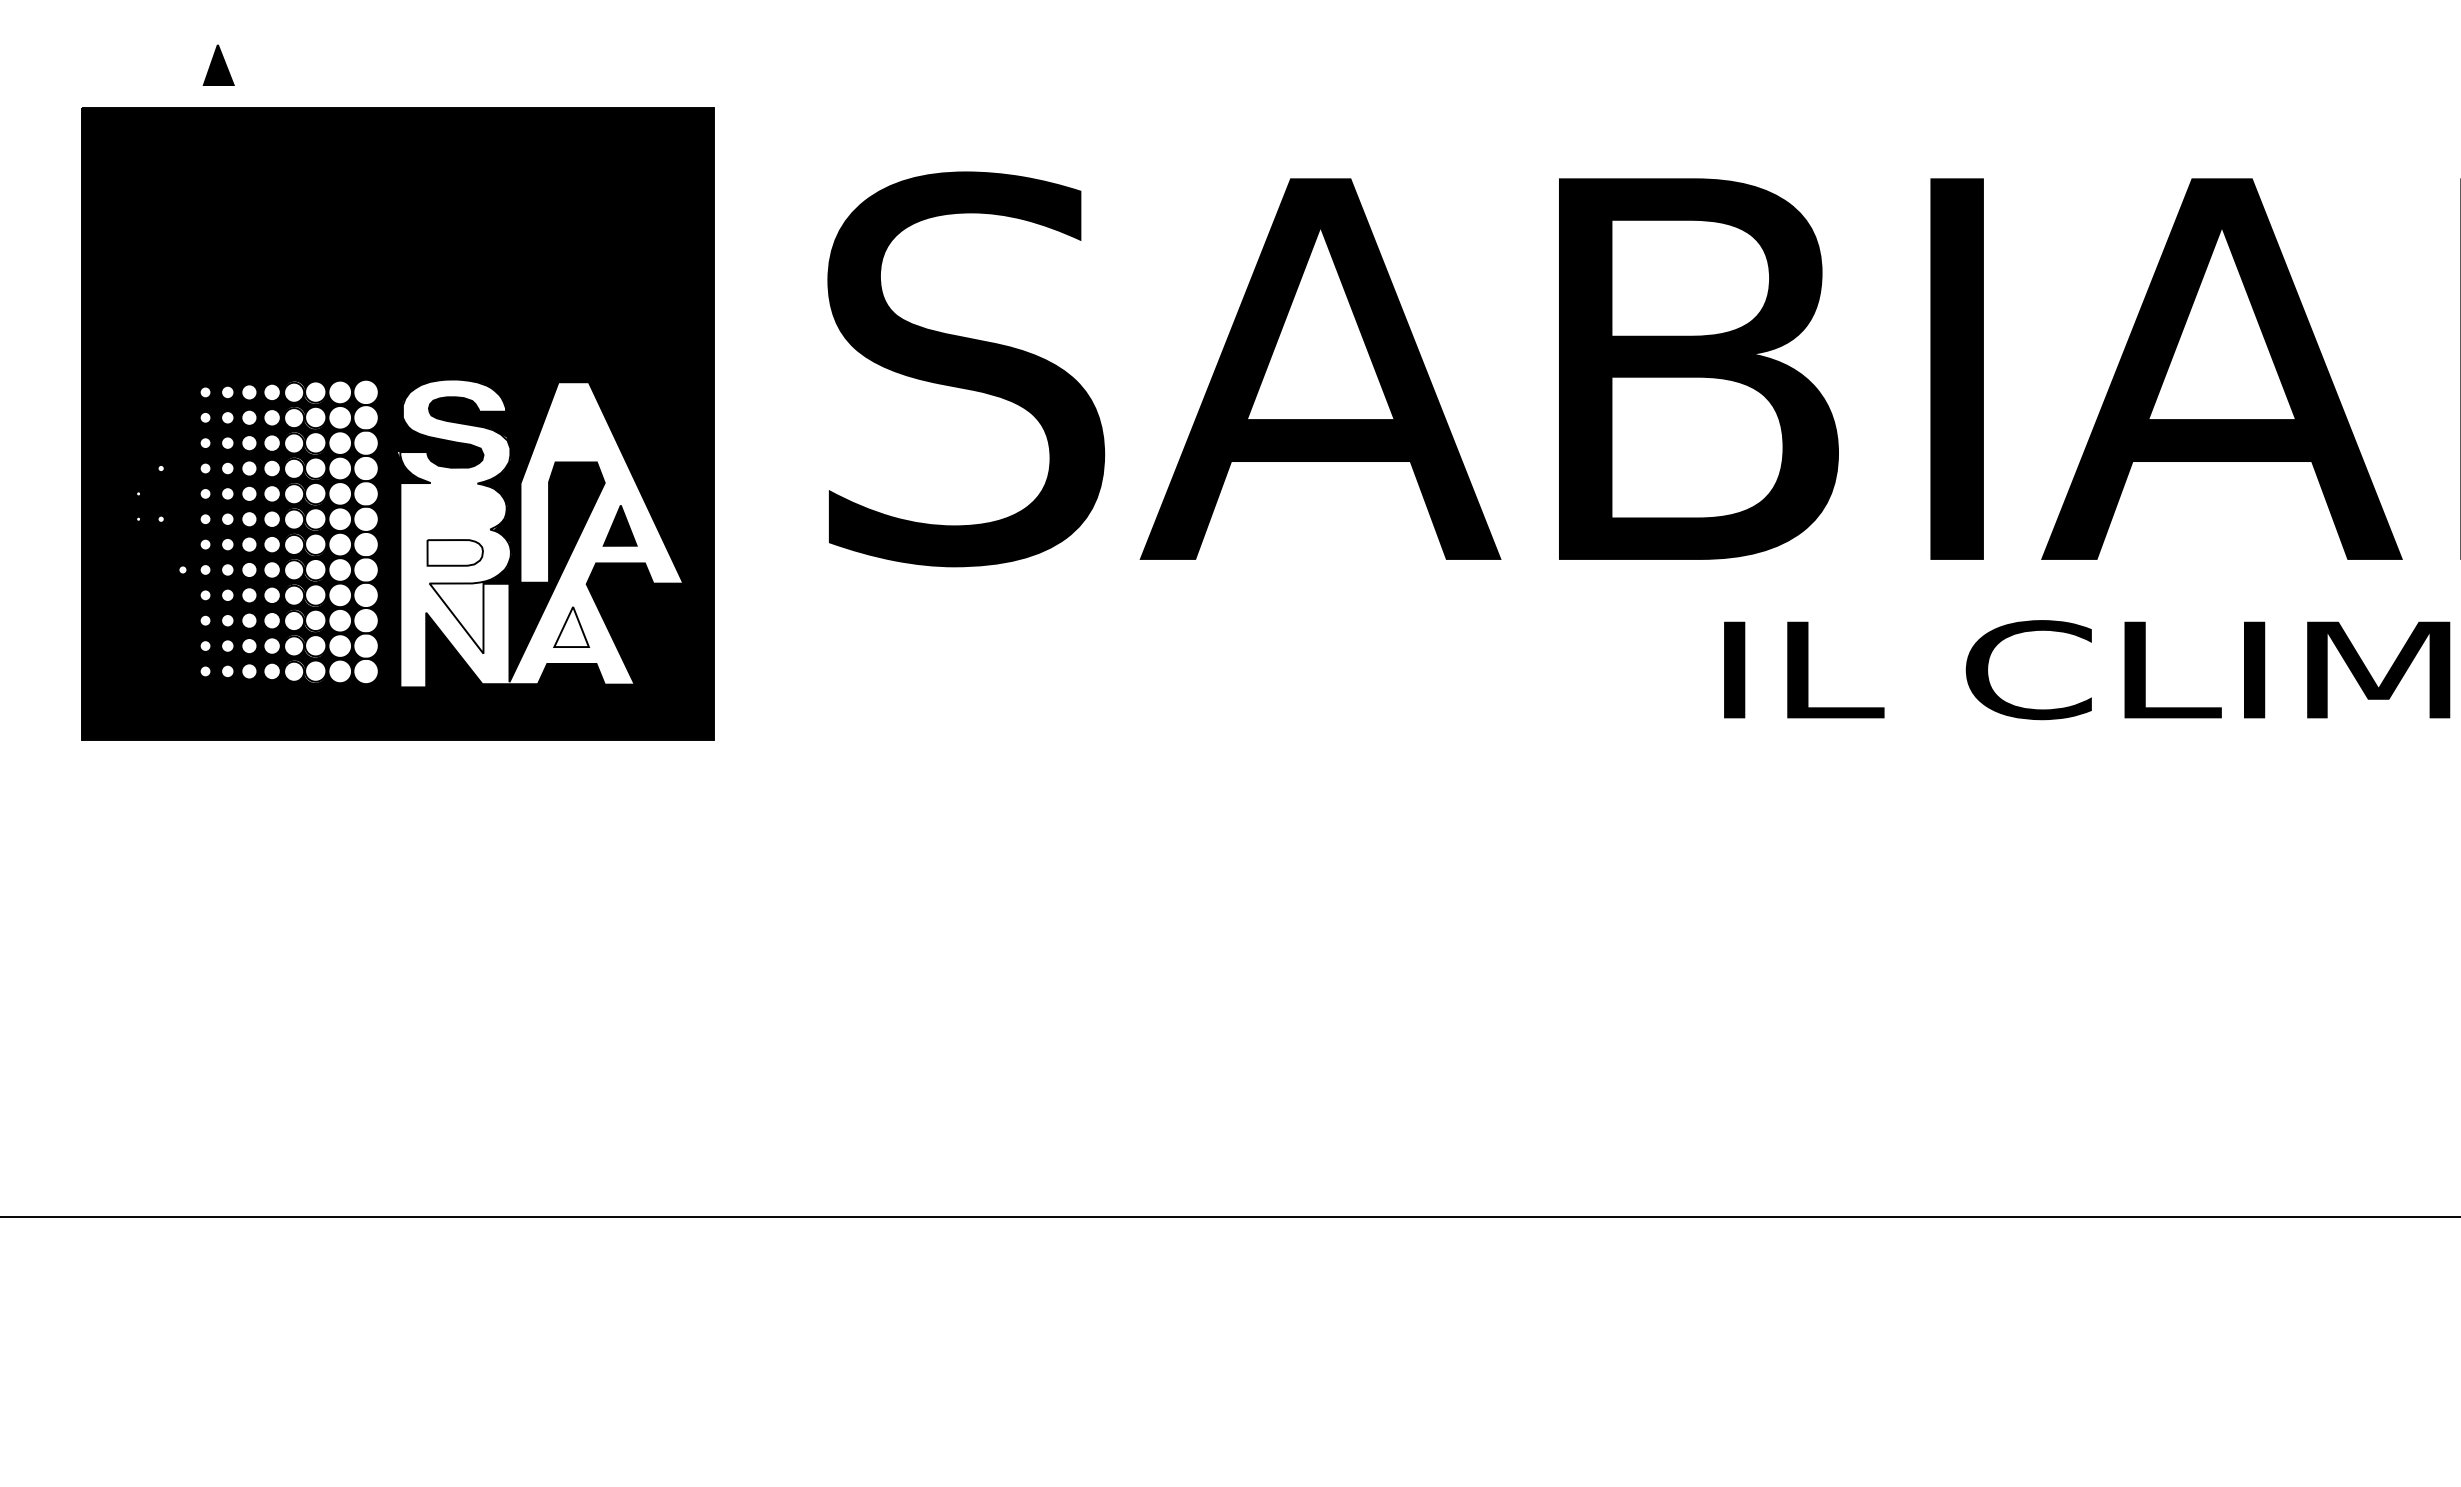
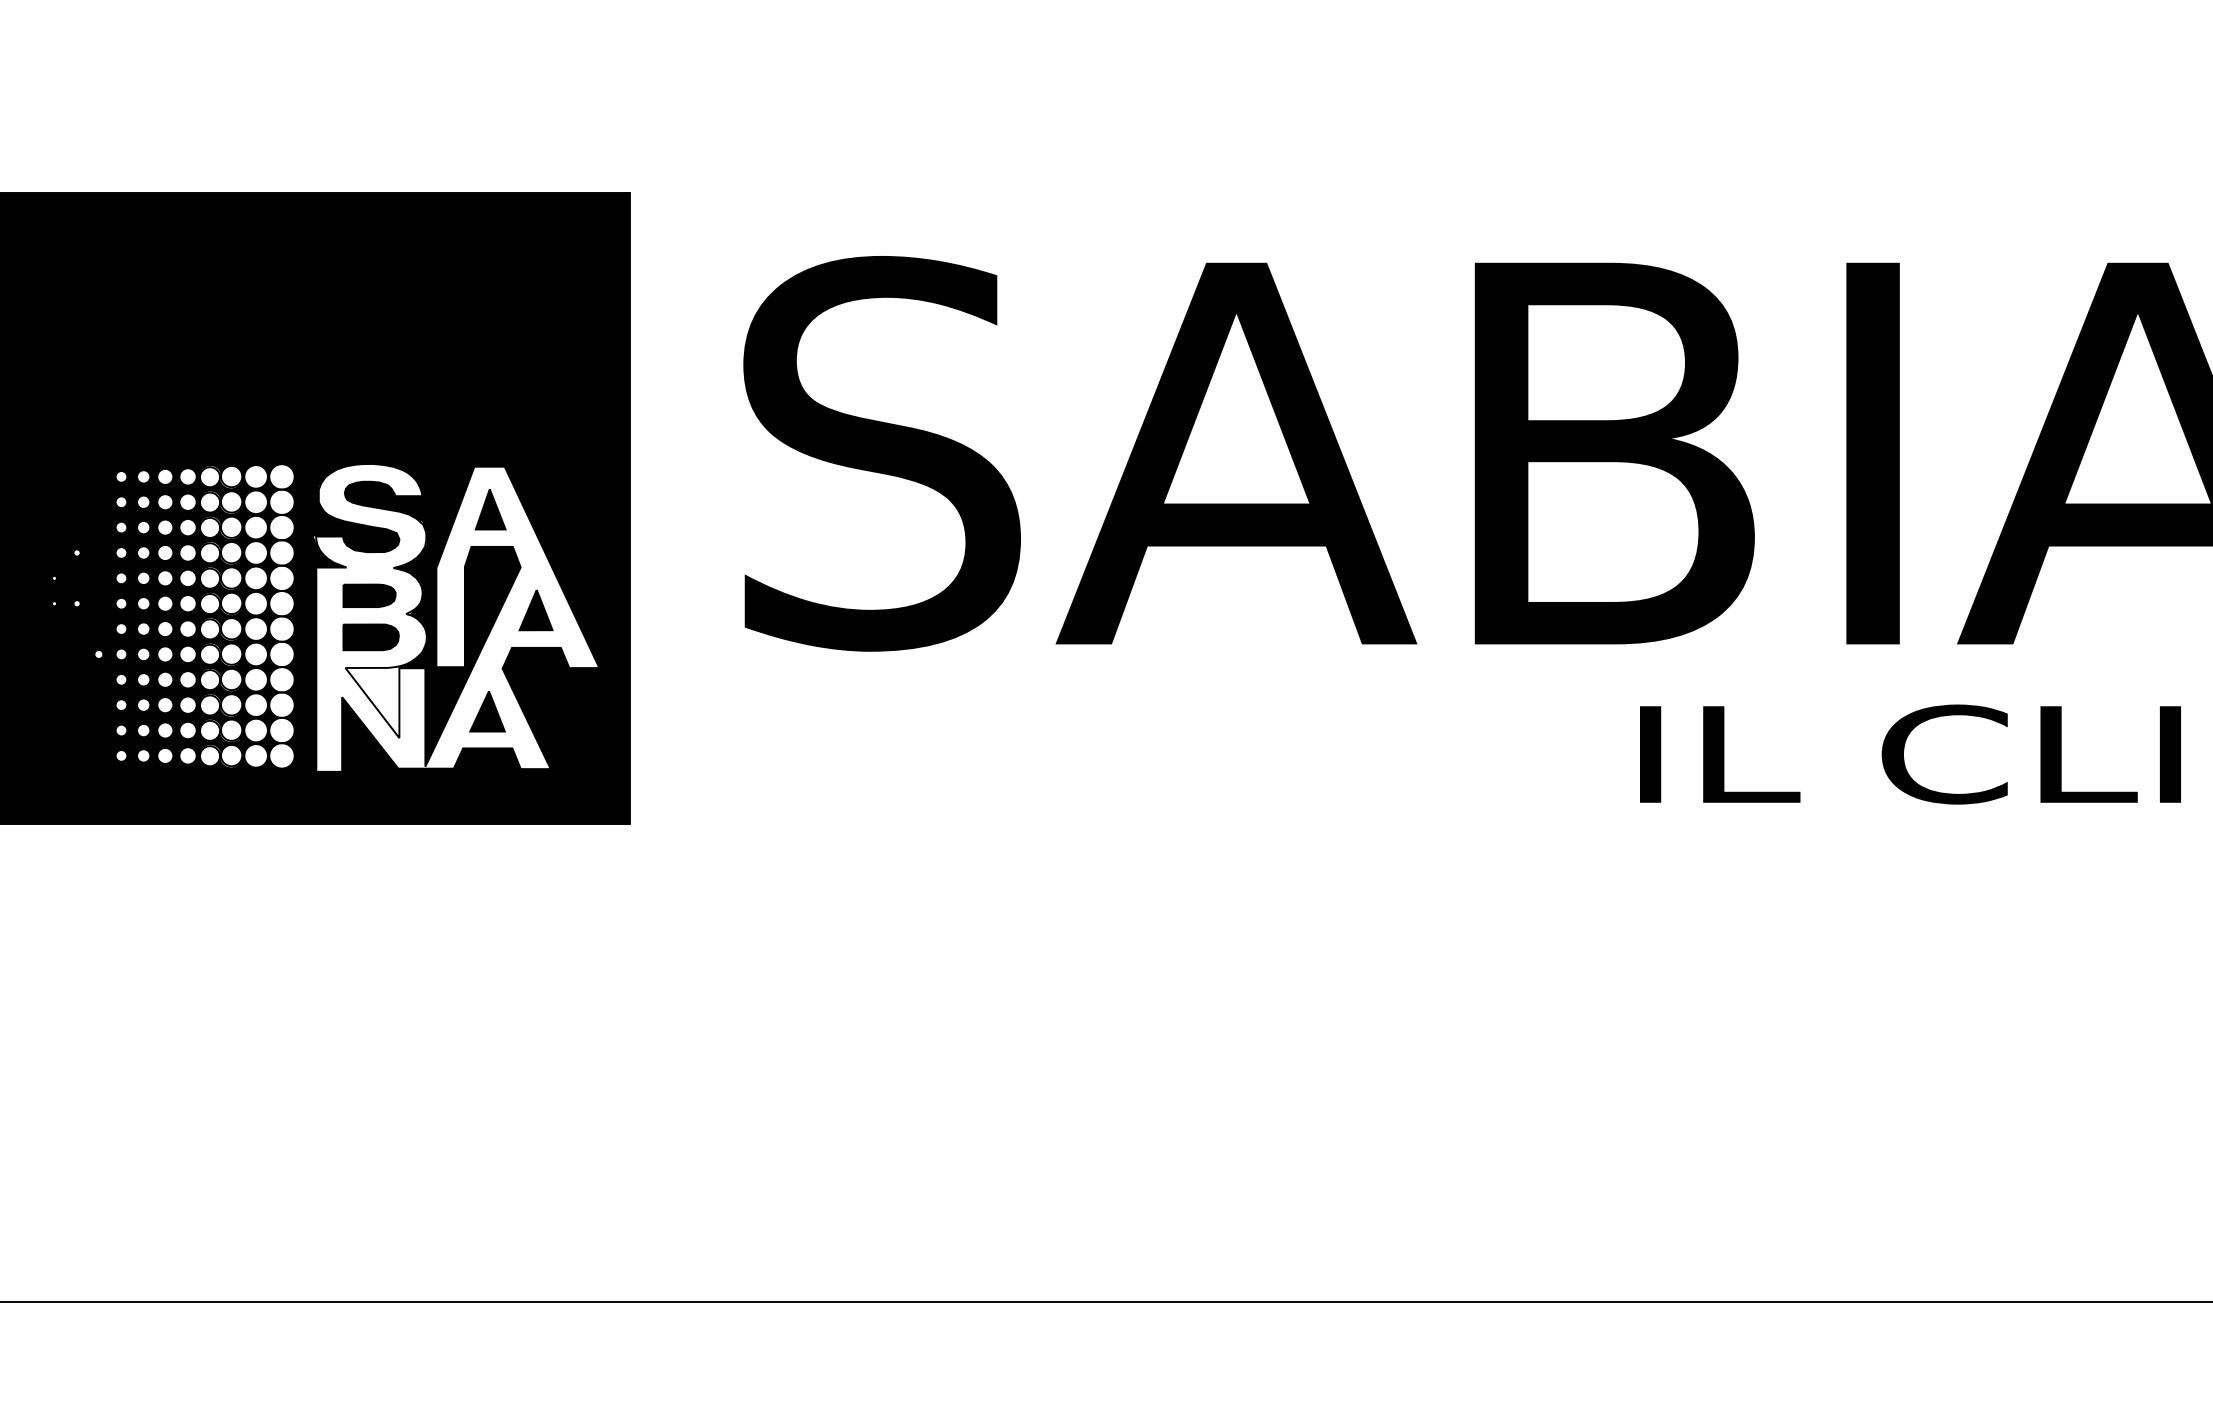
part: (218, 64) -> (490, 508), moved
part: (453, 511) -> (369, 595), added
fill: (455, 552) -> (371, 636), added
fill: (571, 626) -> (487, 710), added

